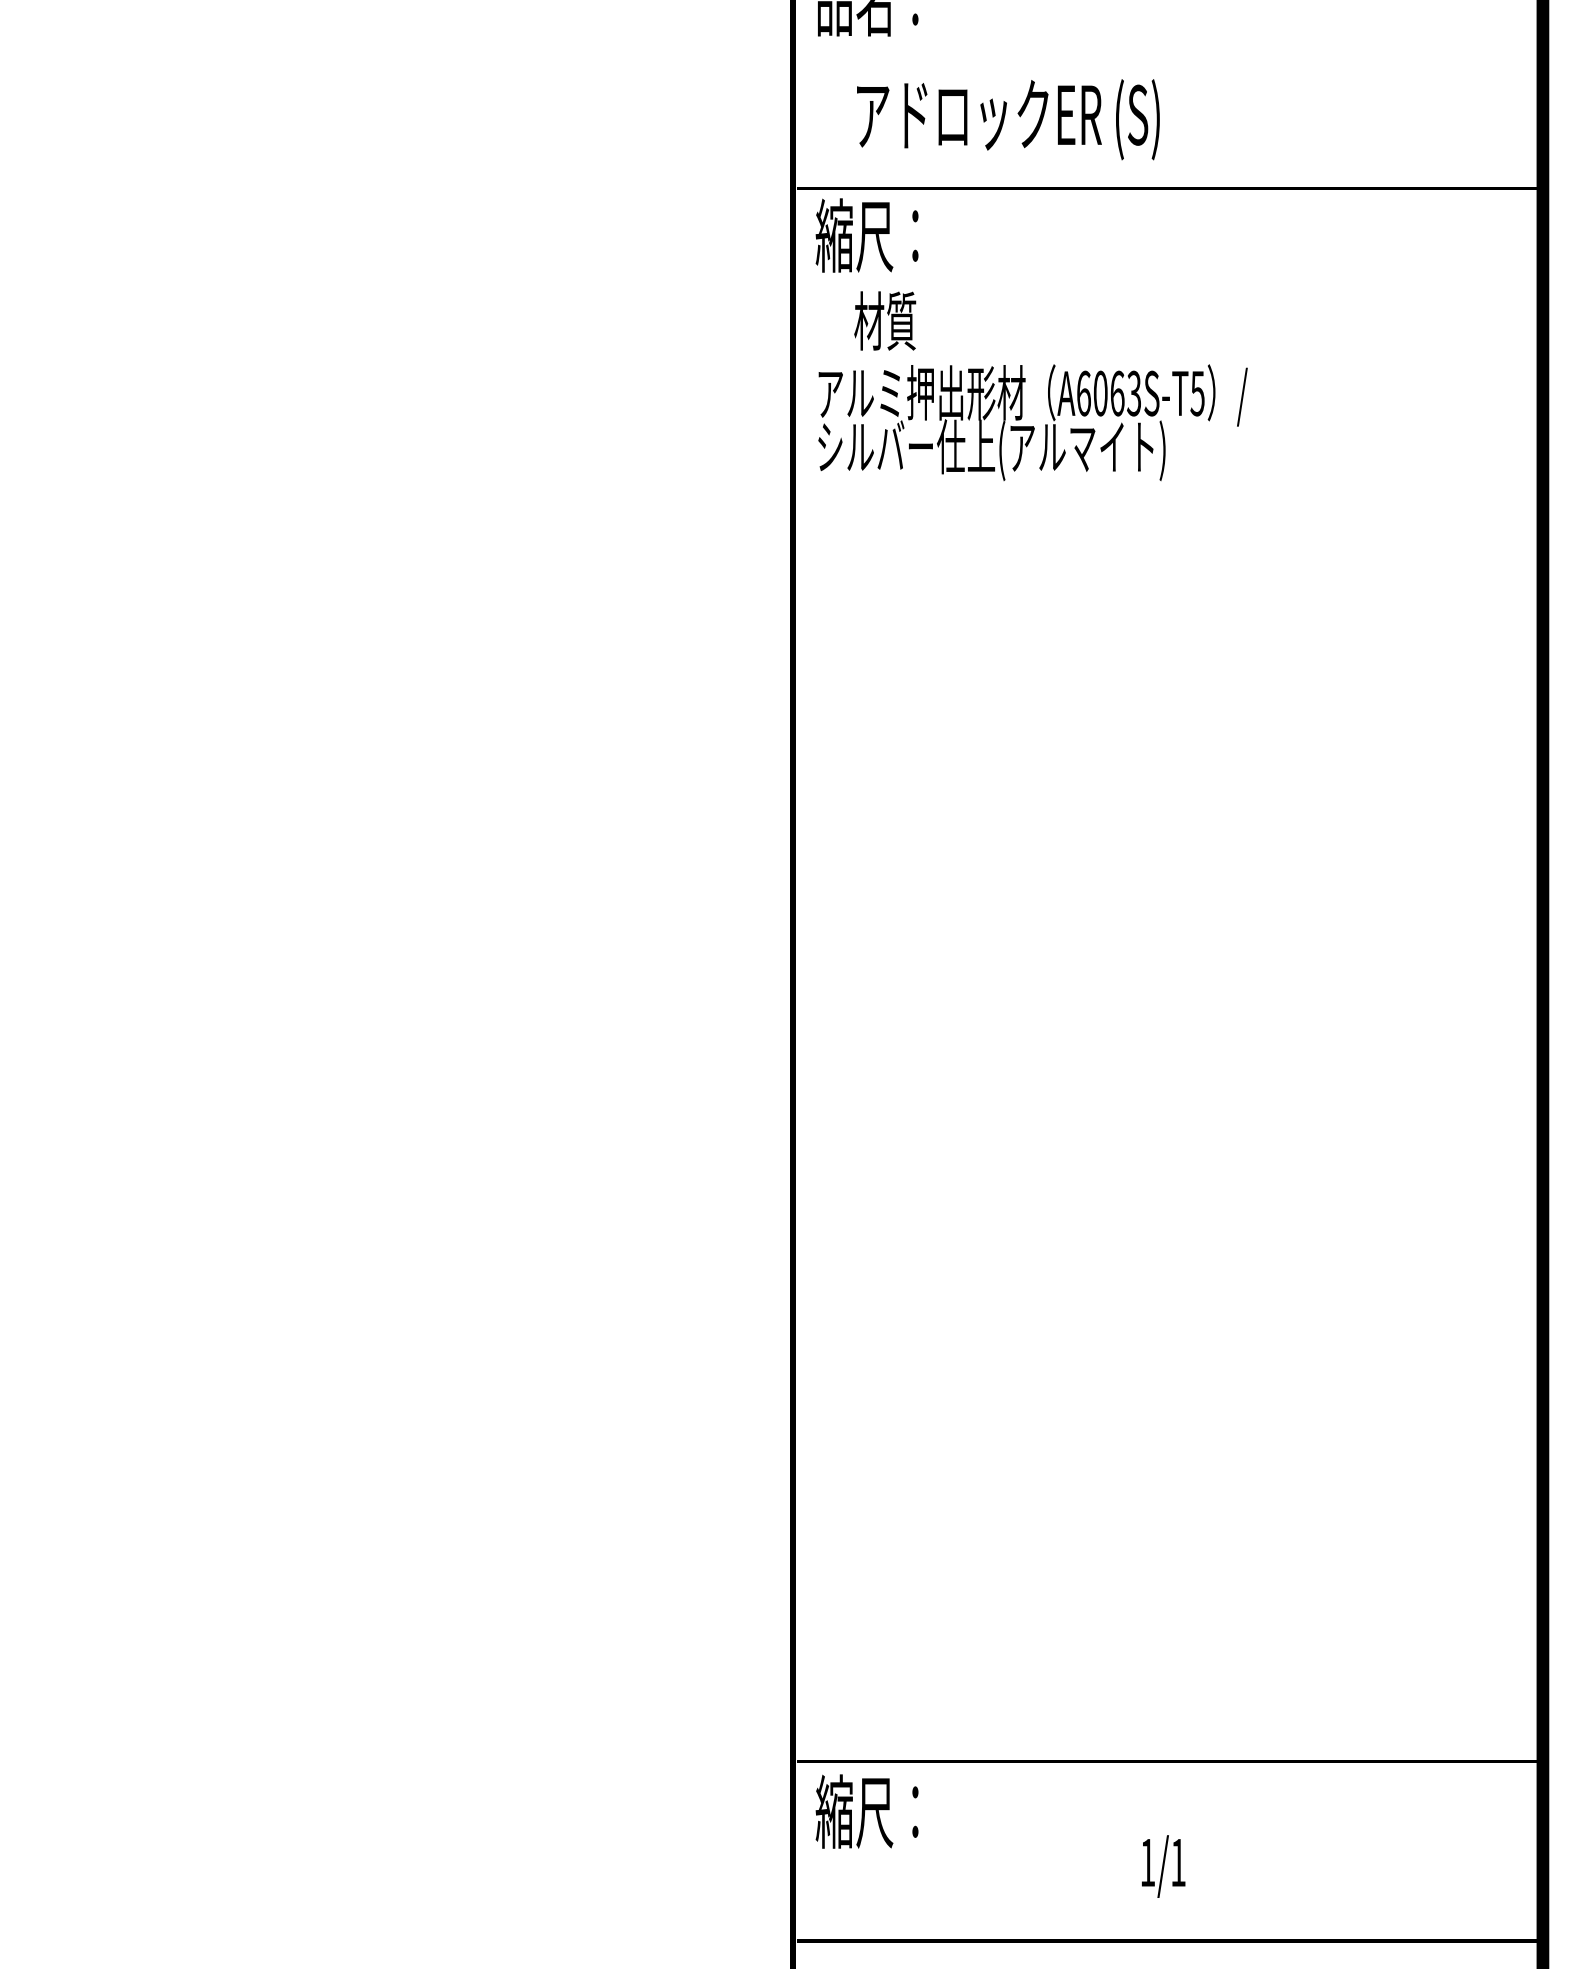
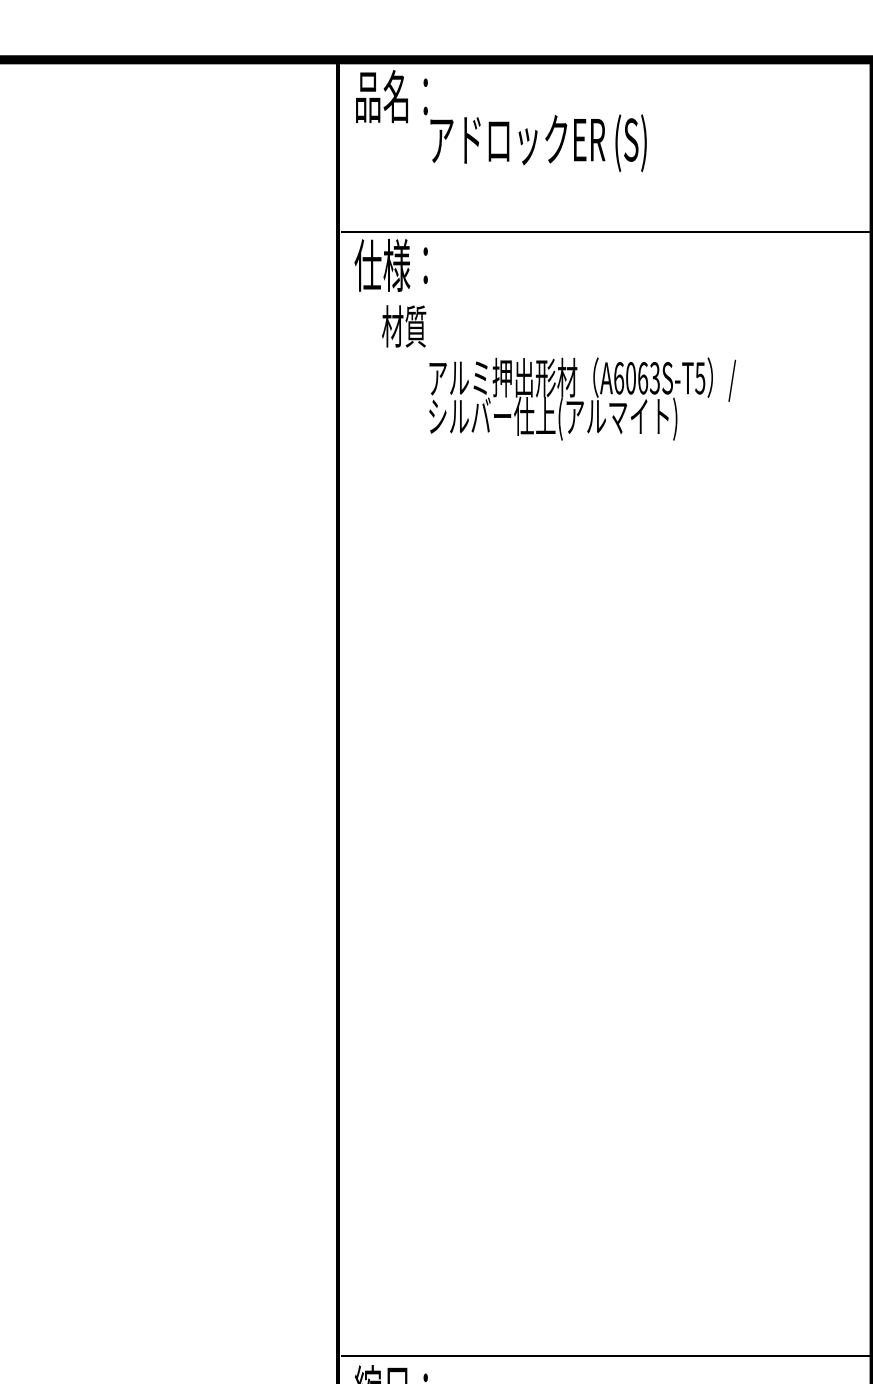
text: (1008, 119) -> (538, 143), moved
text: (854, 235) -> (382, 265), 縮尺： -> 仕様：
text: (1032, 422) -> (582, 398), moved

